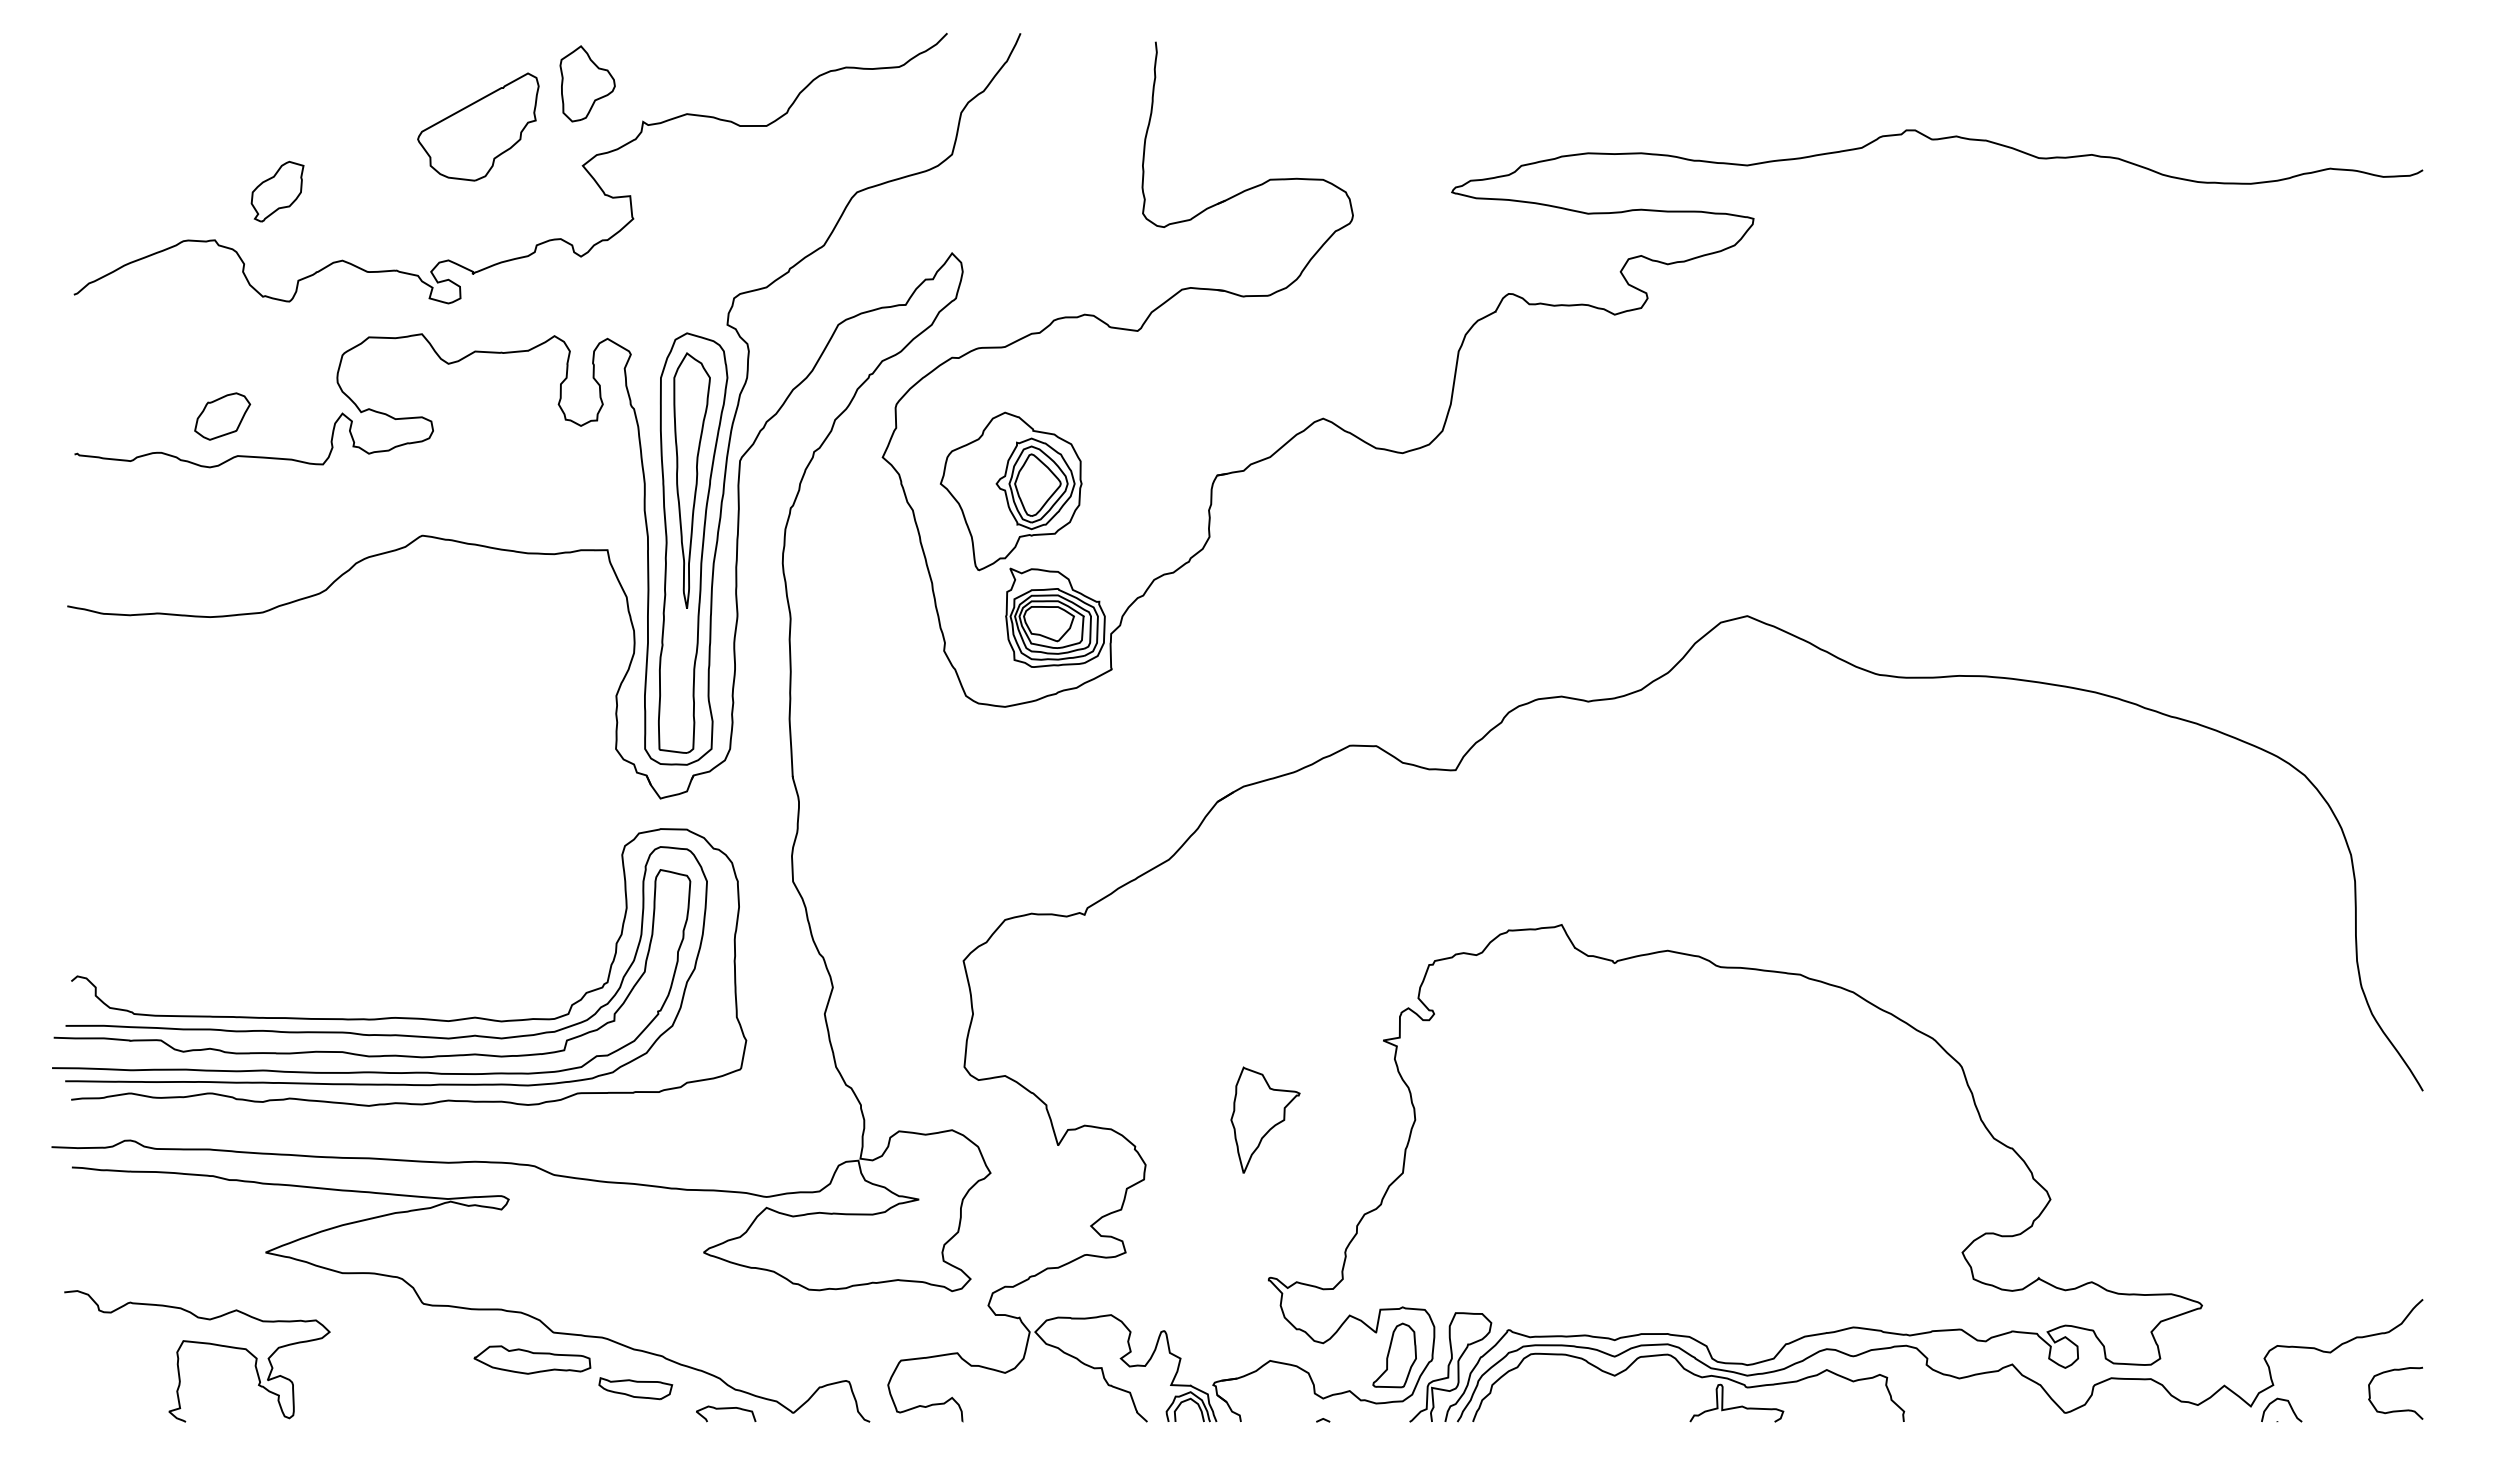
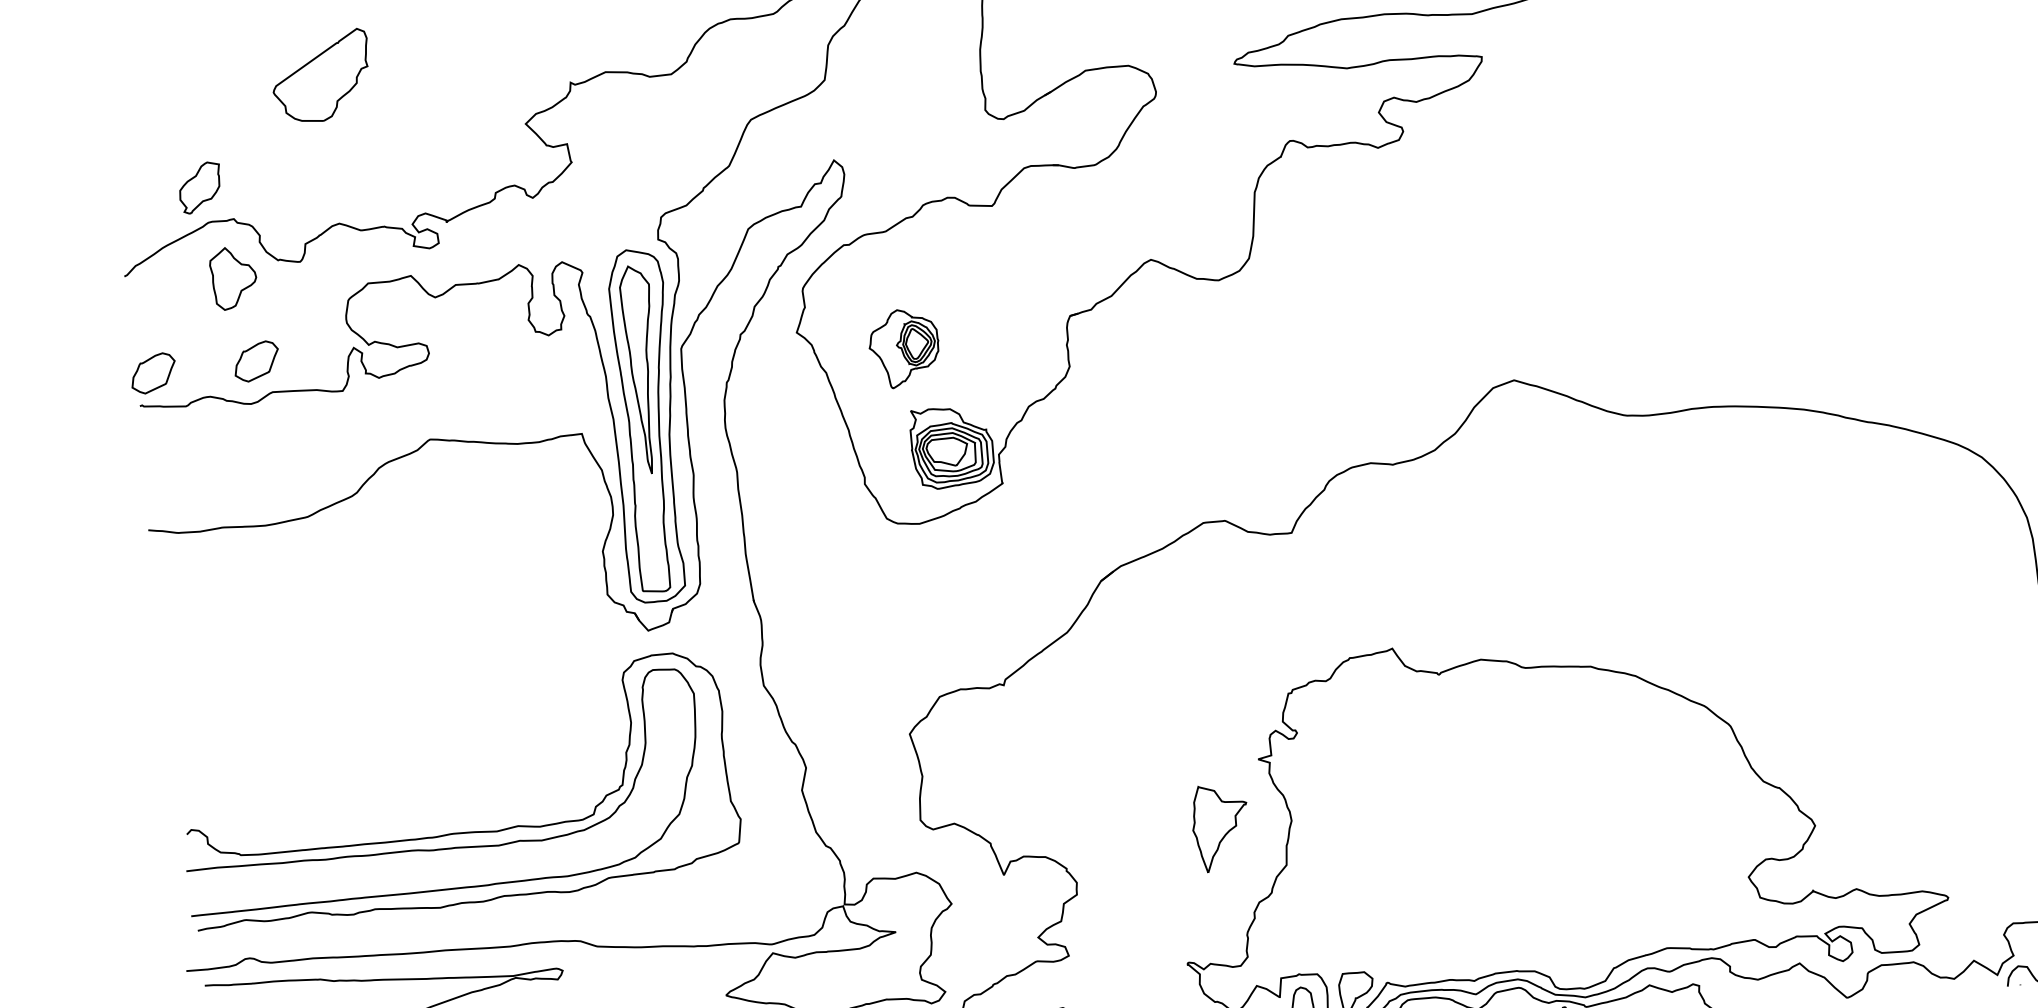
part: (587, 83) -> (233, 277), moved
part: (478, 126) -> (321, 76), moved
part: (277, 191) -> (200, 187), moved
part: (95, 416) -> (153, 373), added
part: (1011, 491) -> (904, 348), size x0.6
curve: (357, 1053) -> (426, 866), removed
part: (1265, 1119) -> (1220, 827), moved

